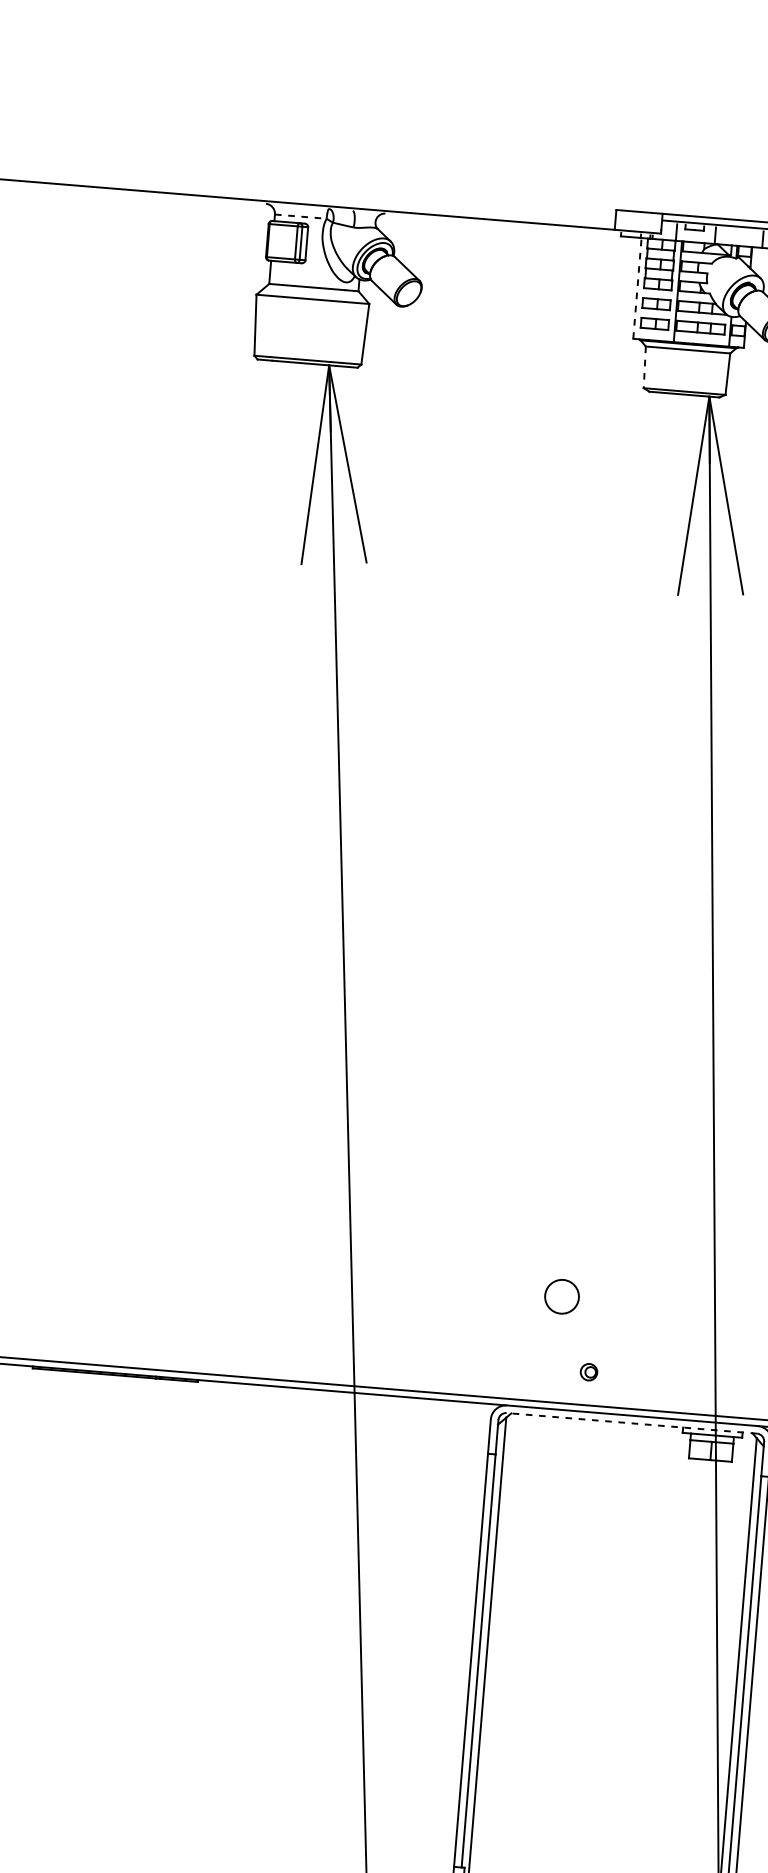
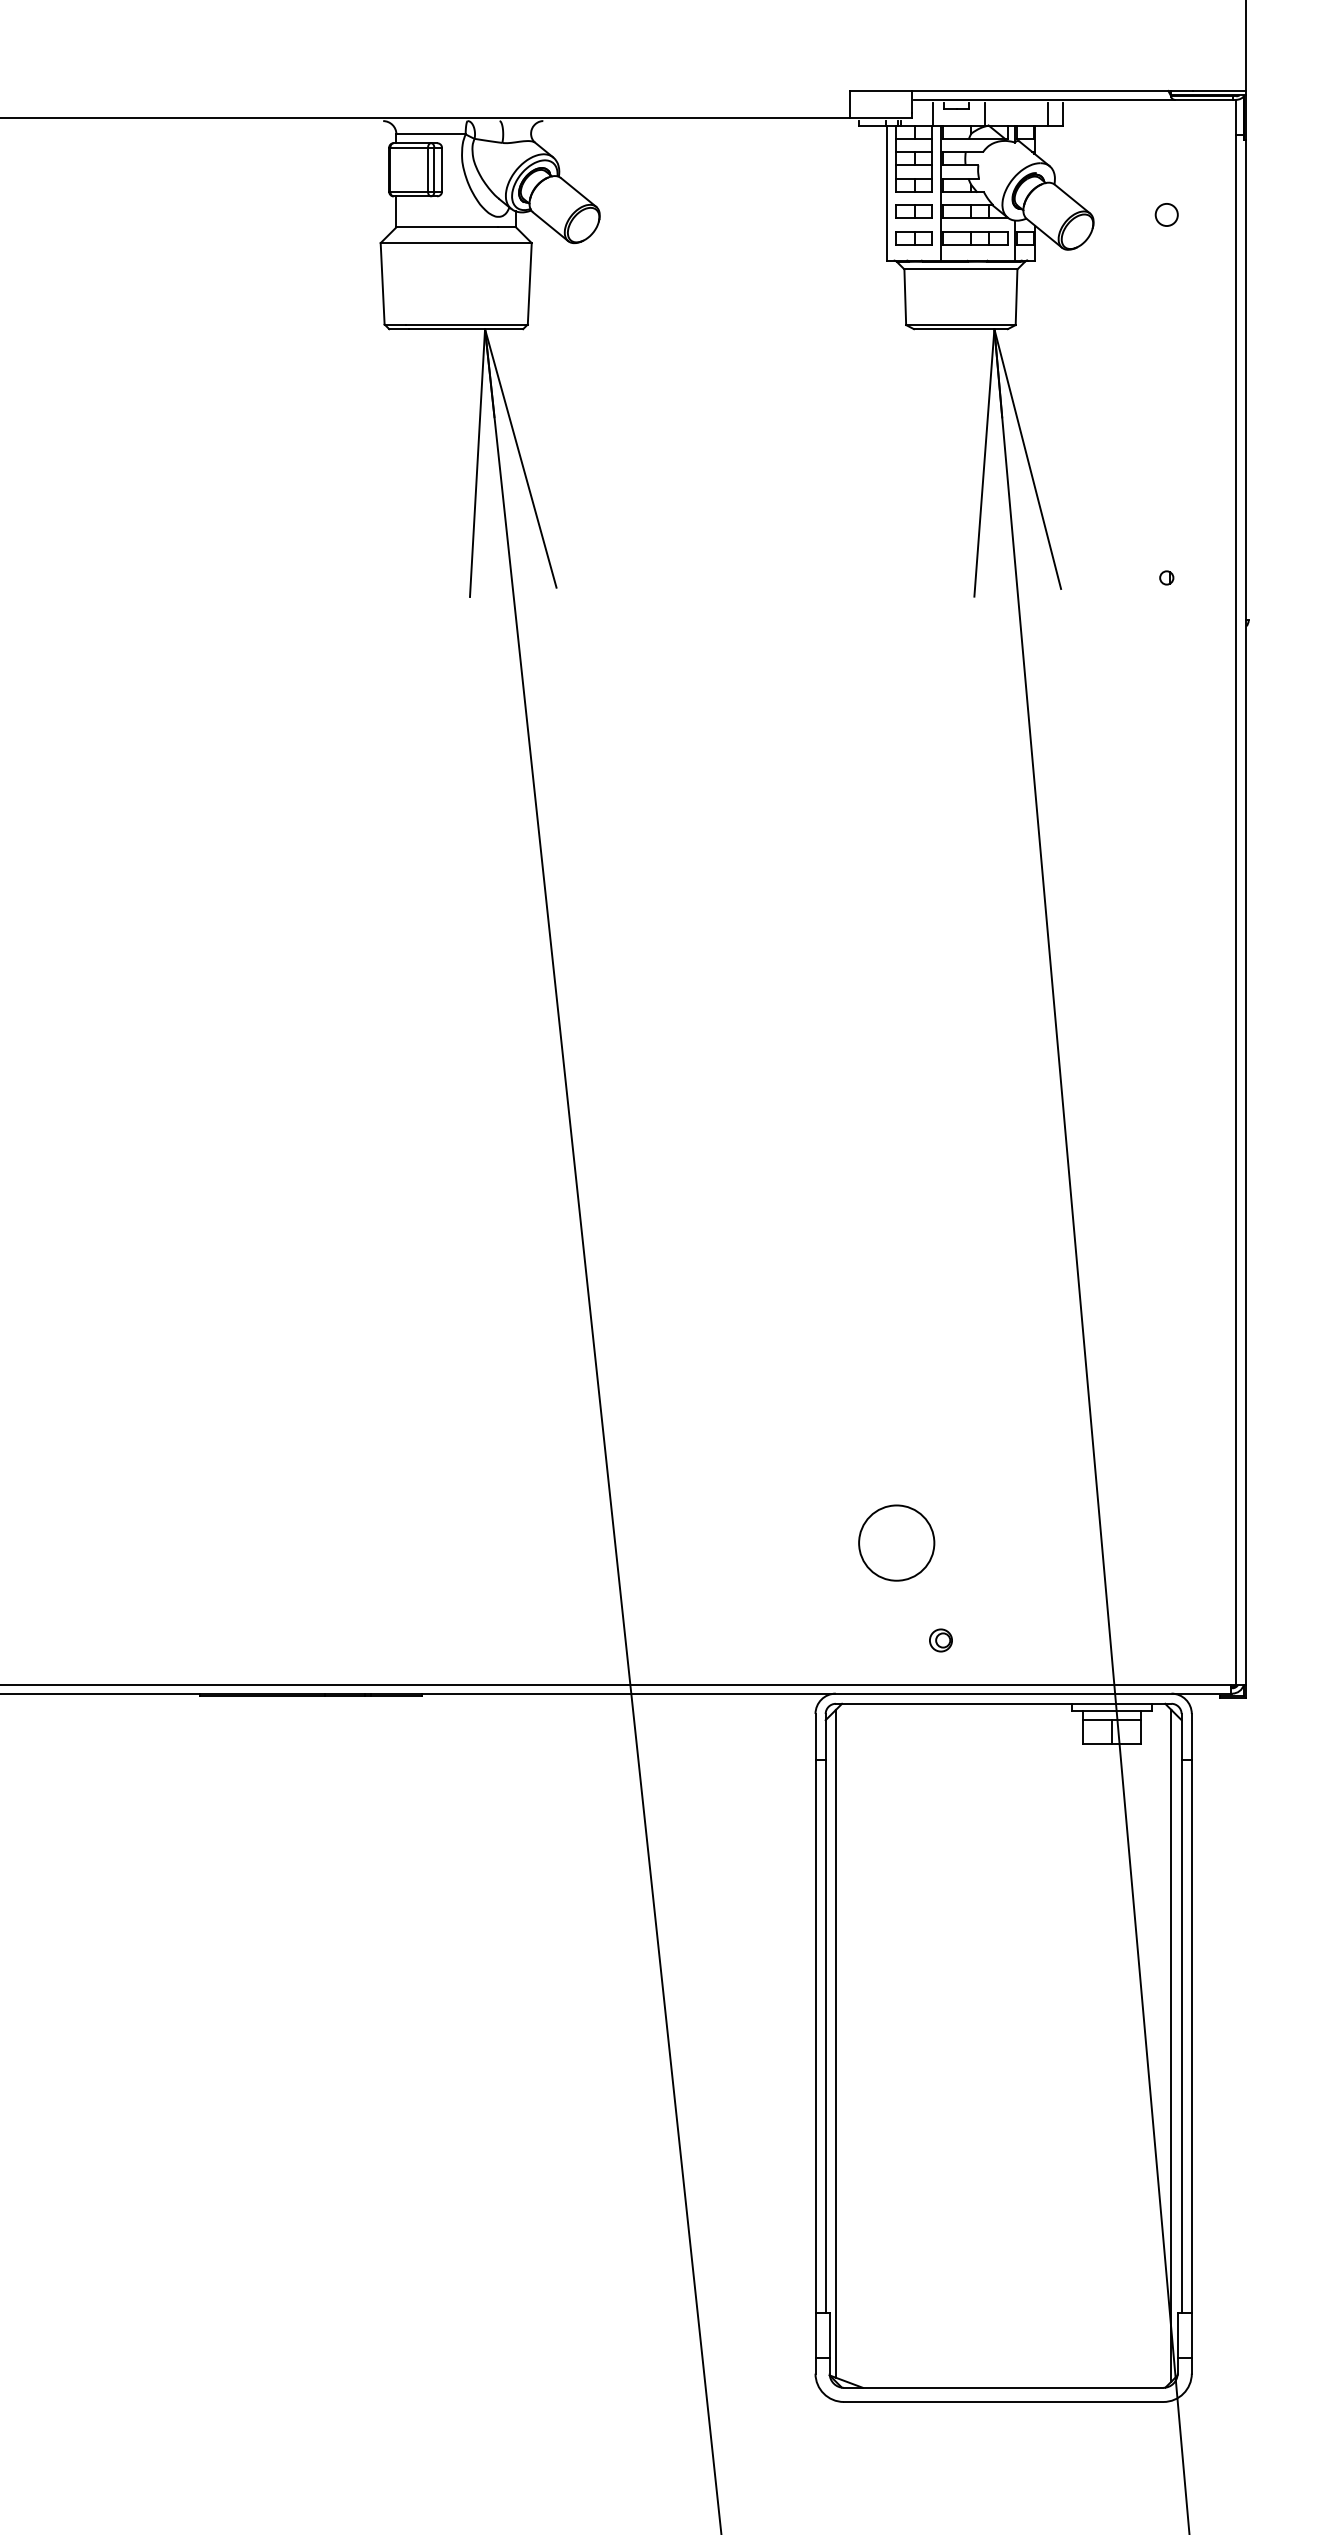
line: (301, 216) -> (431, 134), dashed -> solid
line: (637, 288) -> (886, 193), dashed -> solid
line: (644, 367) -> (905, 297), dashed -> solid
circle: (561, 1296) -> (896, 1542), size x1.67
line: (631, 1423) -> (1003, 1703), dashed -> solid

